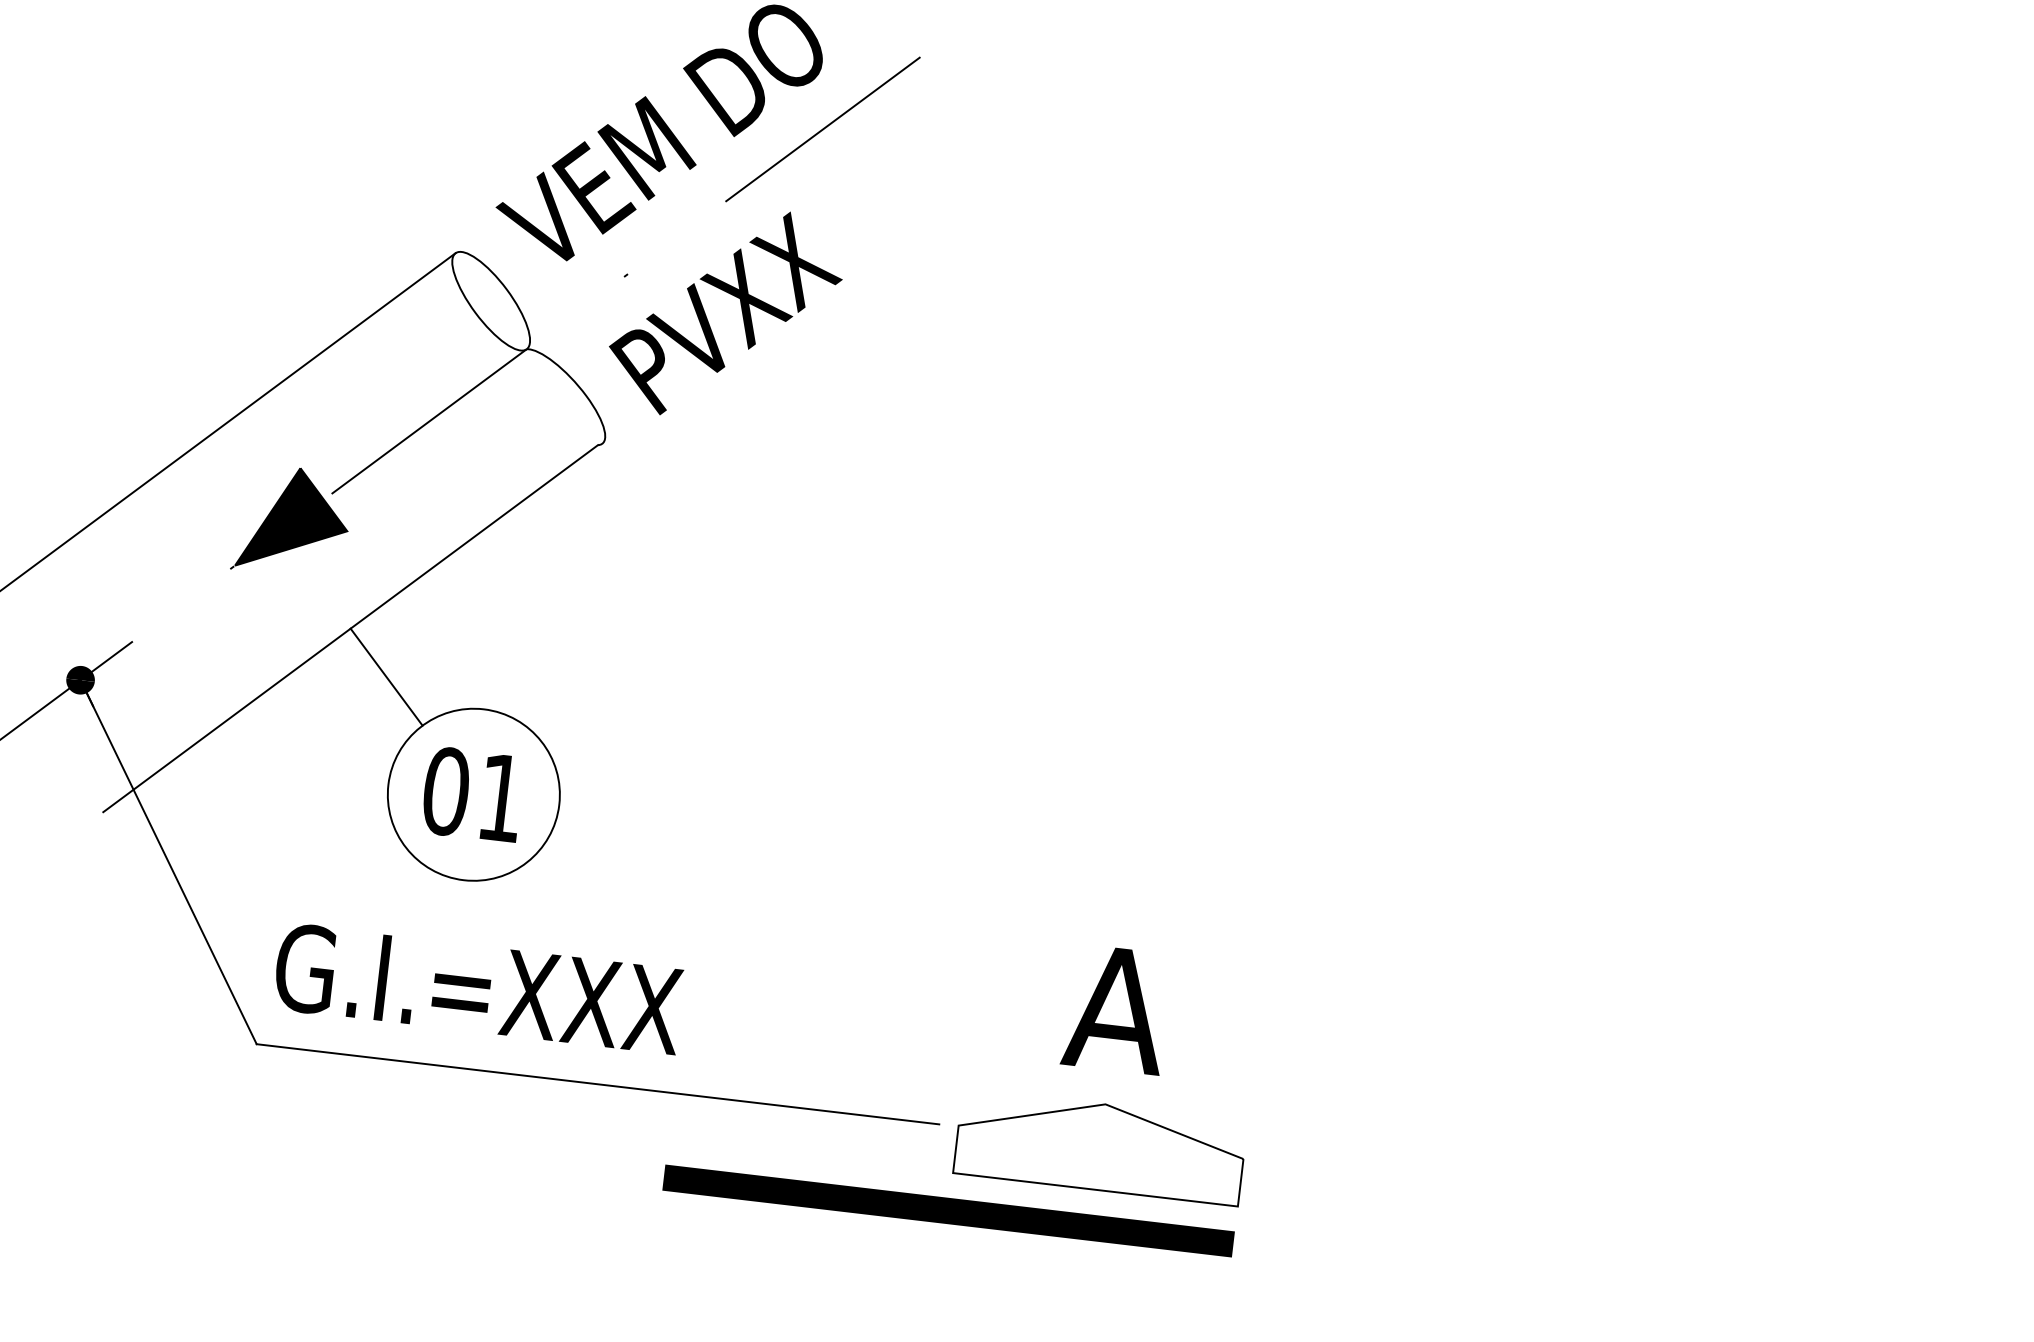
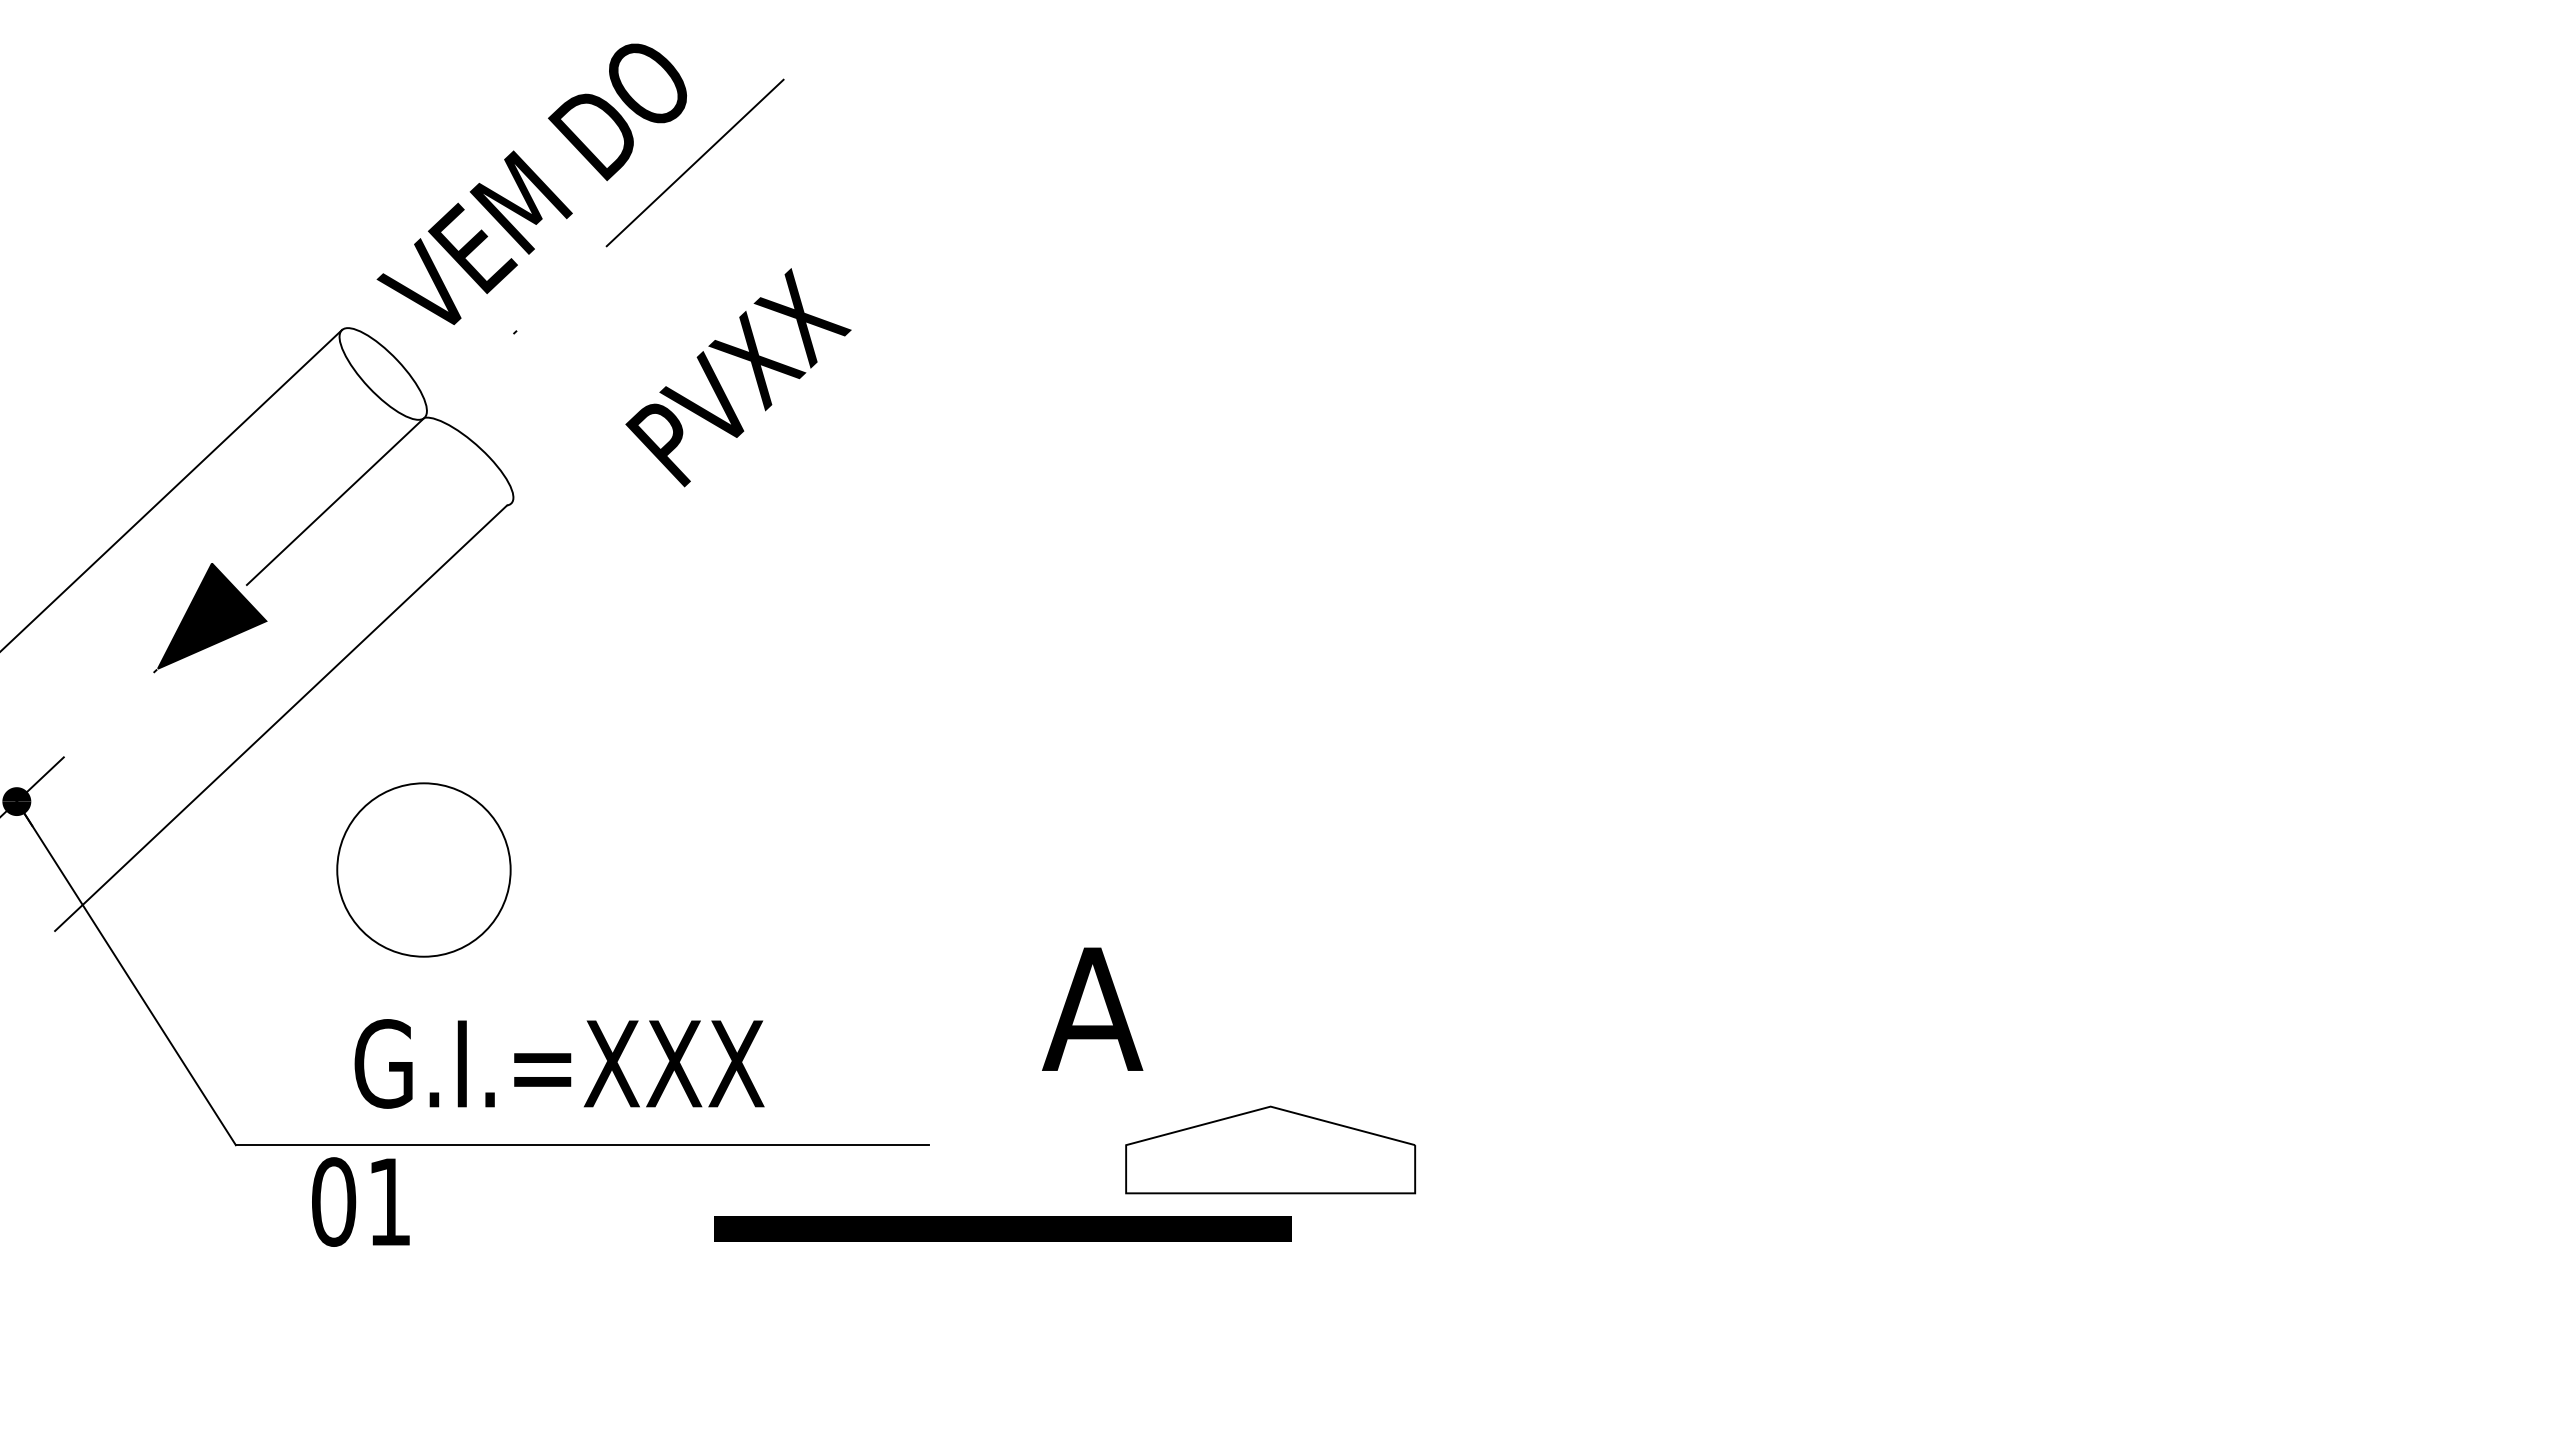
text: (725, 313) -> (738, 377), moved
line: (386, 677) -> (322, 762), removed
text: (472, 794) -> (360, 1201), moved
text: (478, 988) -> (559, 1063), moved
part: (1100, 1146) -> (1270, 1149), moved
line: (948, 1210) -> (1002, 1228), moved

